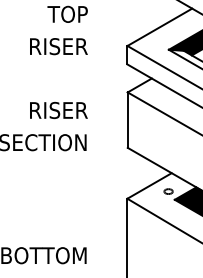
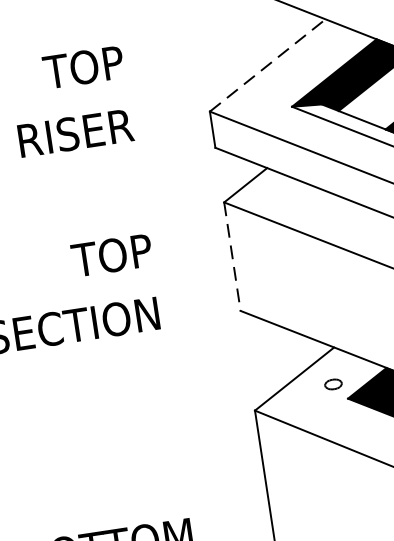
line: (160, 27) -> (269, 65), solid -> dashed
text: (58, 110) -> (93, 258), RISER -> TOP
line: (127, 120) -> (232, 257), solid -> dashed

